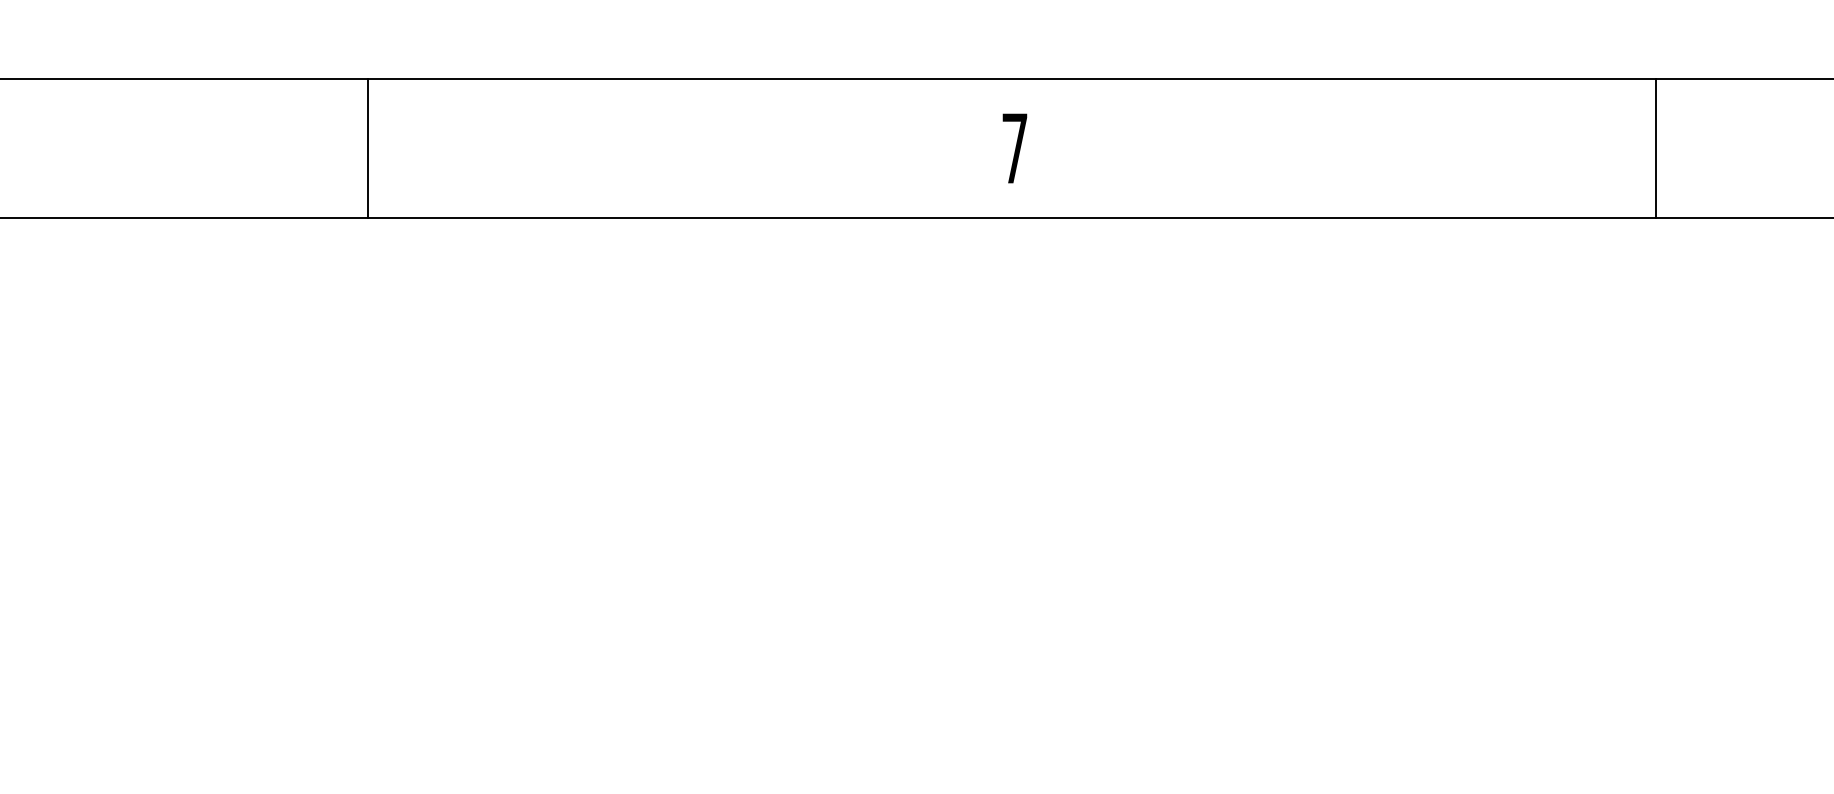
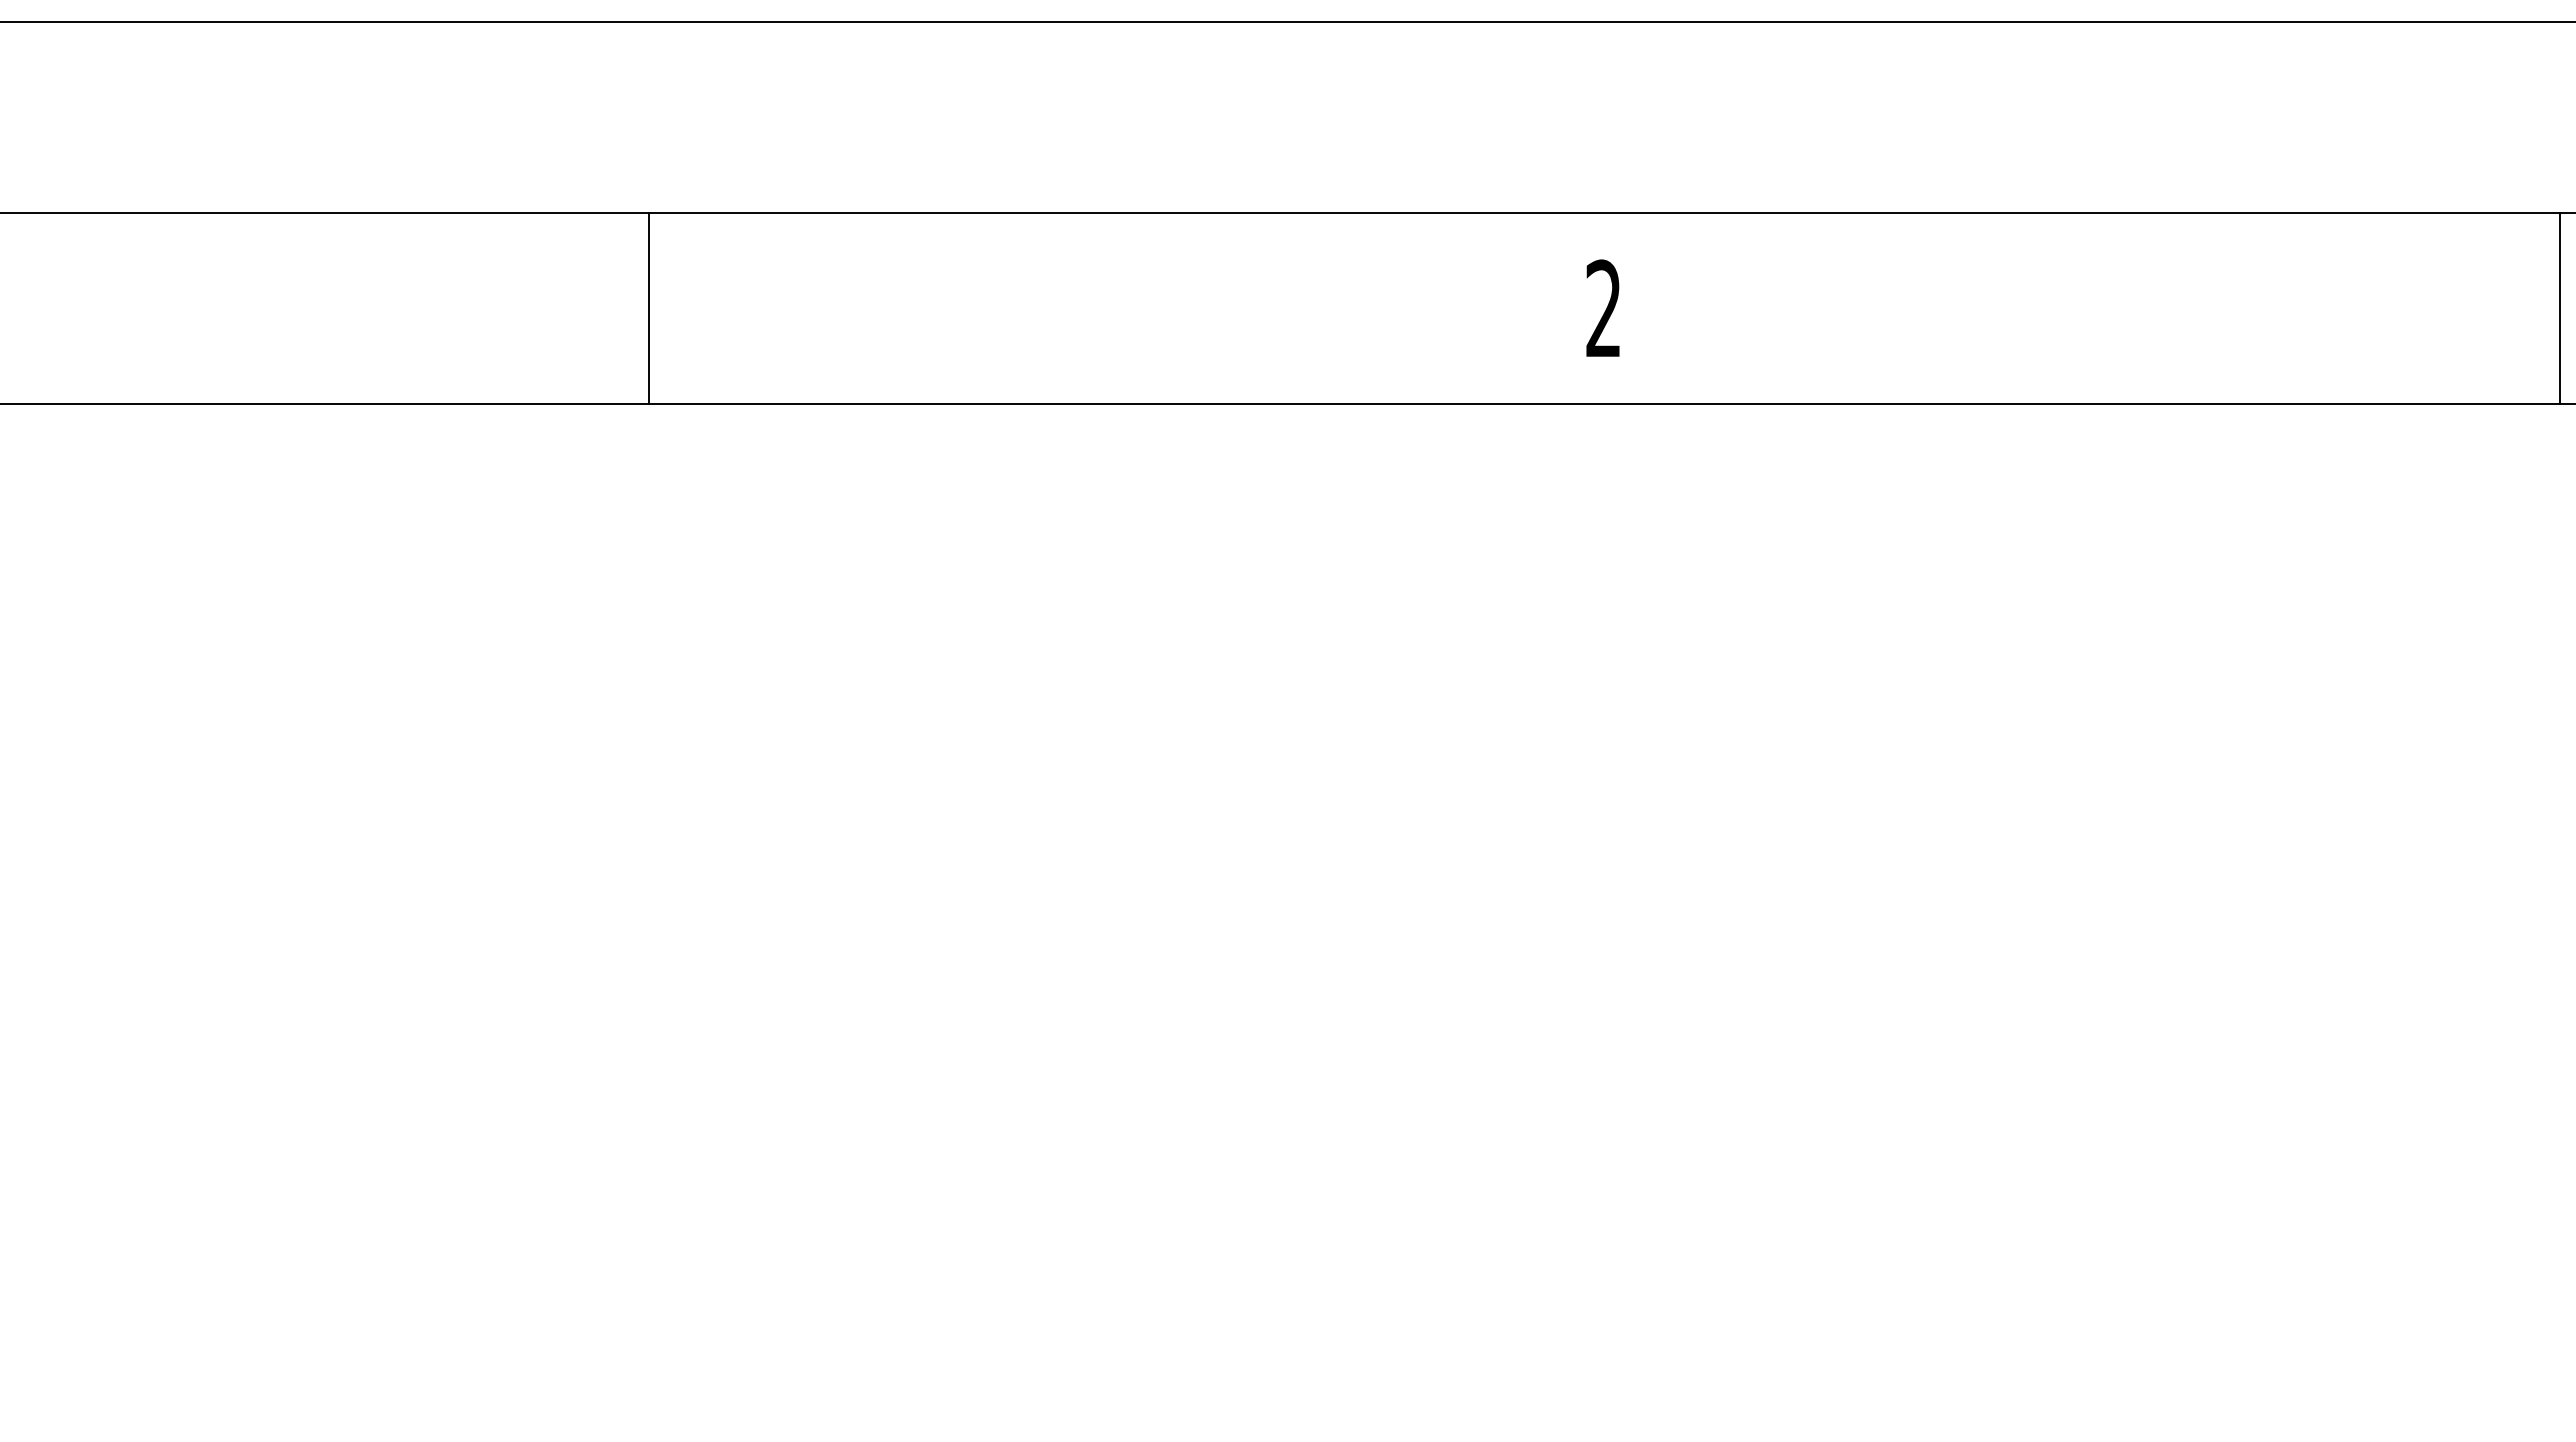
line: (367, 147) -> (648, 307), moved
text: (1014, 147) -> (1603, 307), 7 -> 2
line: (1656, 147) -> (2560, 307), moved

